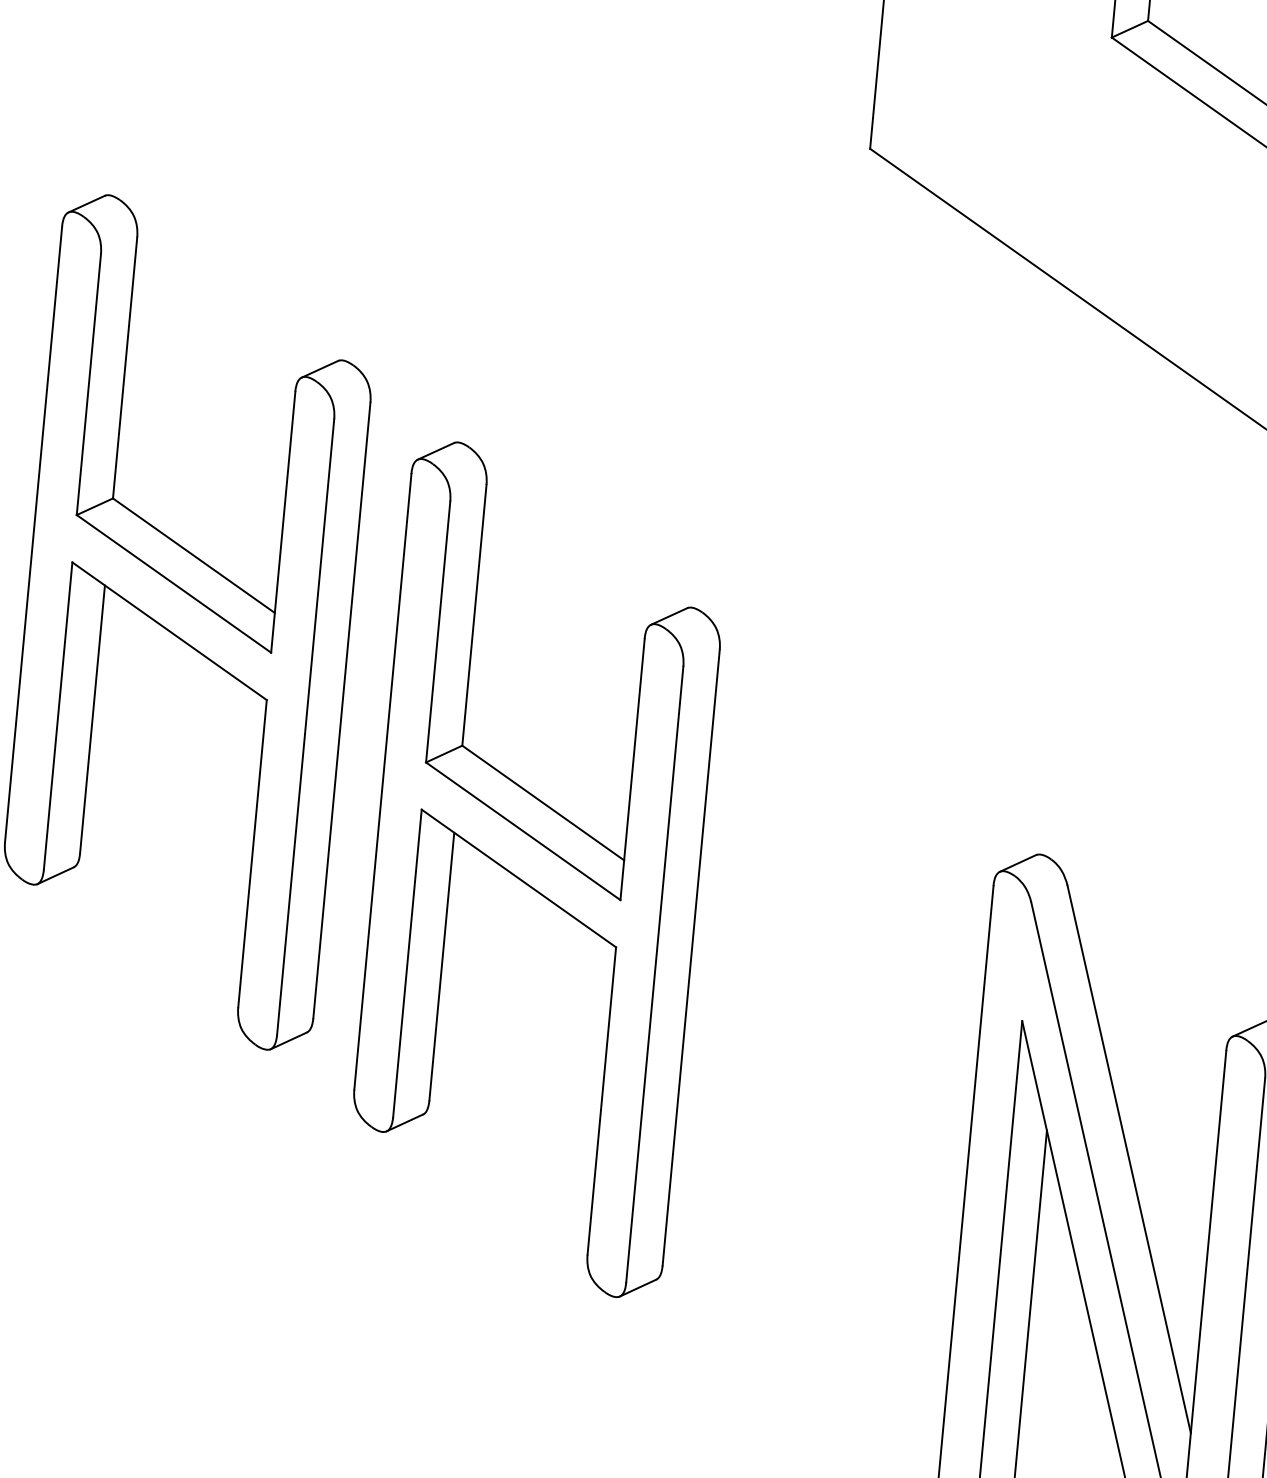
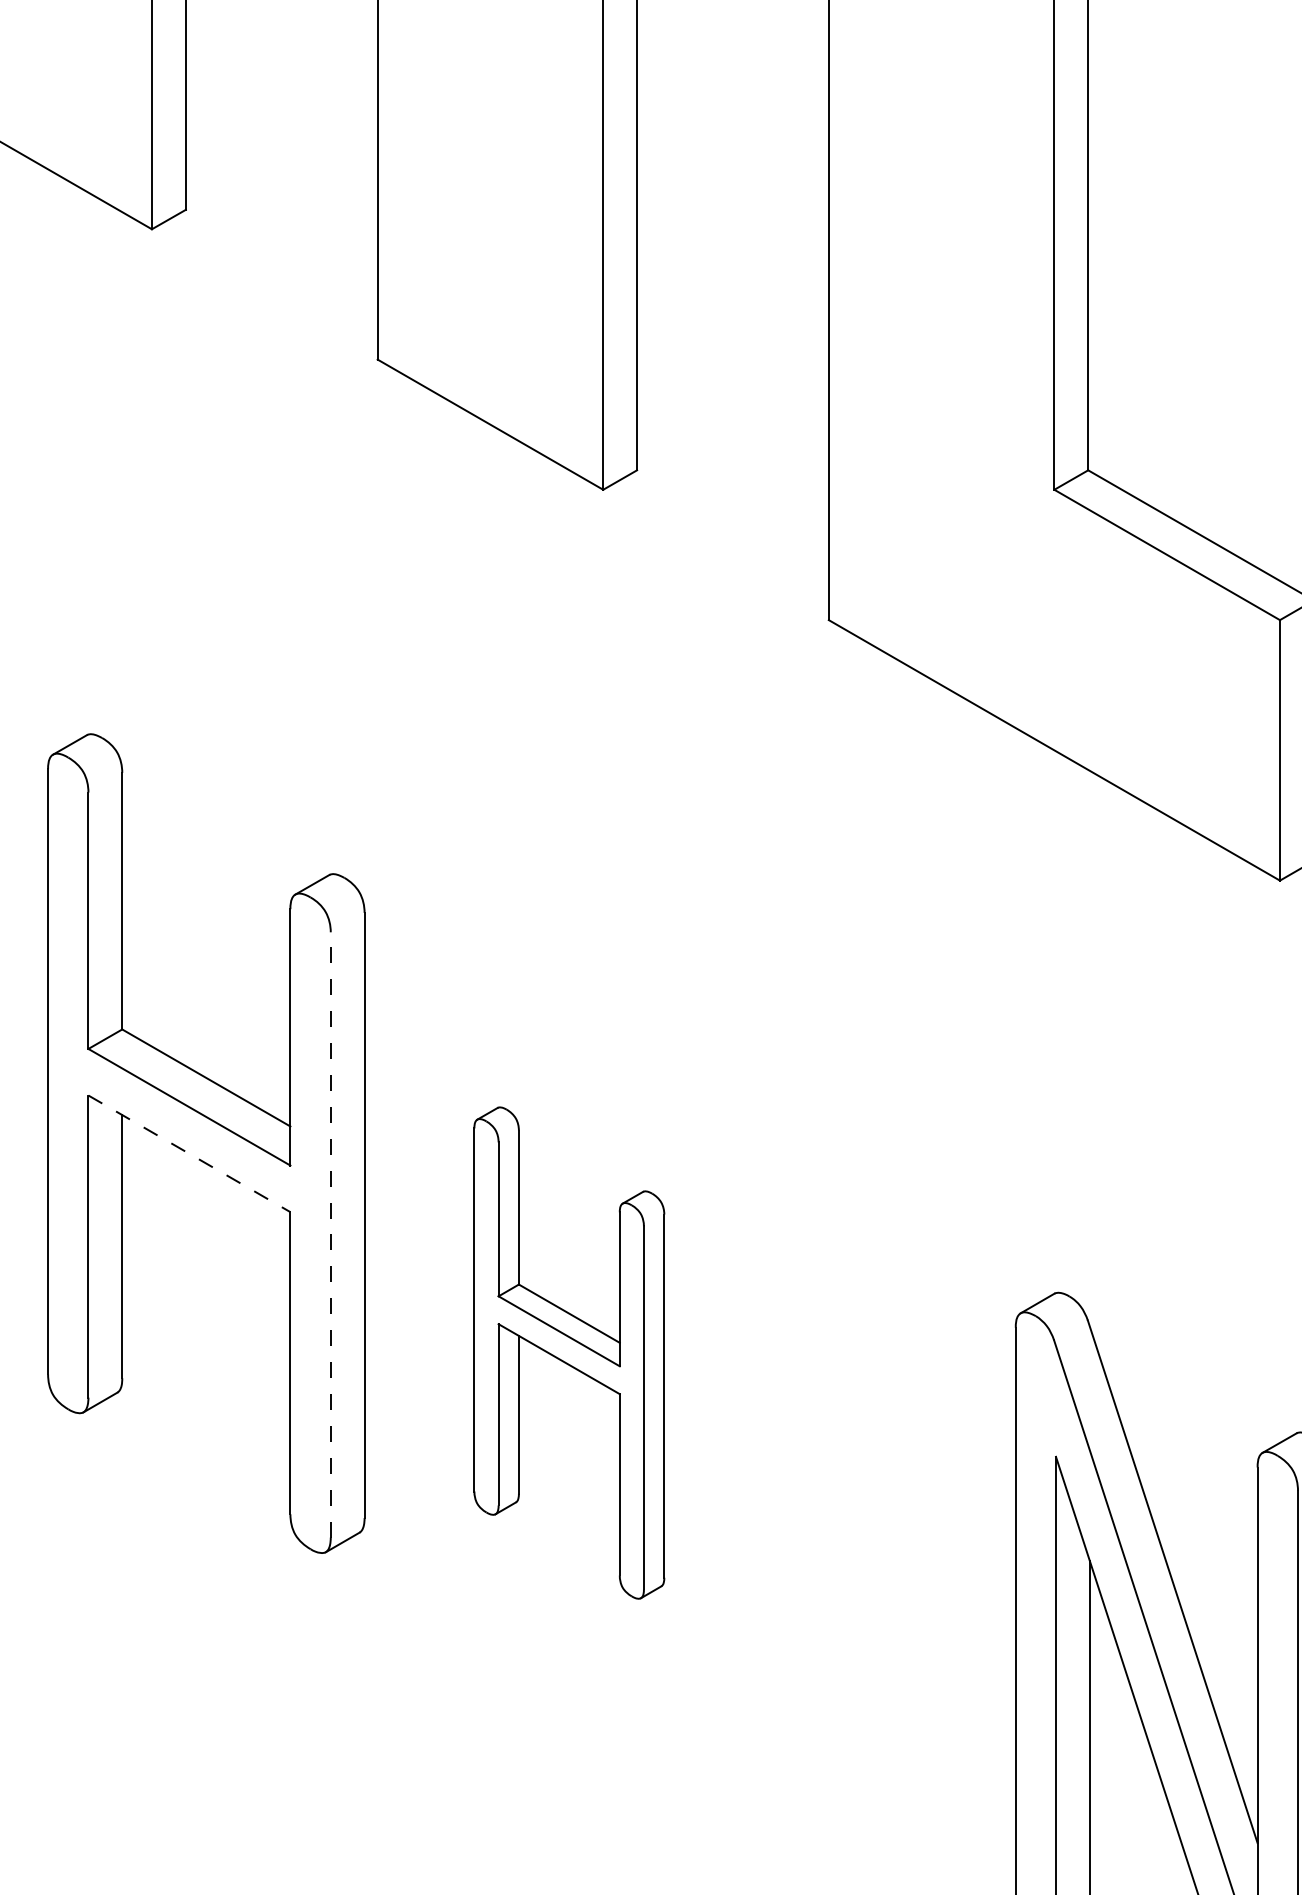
line: (169, 630) -> (189, 1153), solid -> dashed
line: (305, 726) -> (330, 1234), solid -> dashed
part: (537, 869) -> (569, 1352), size x0.6

